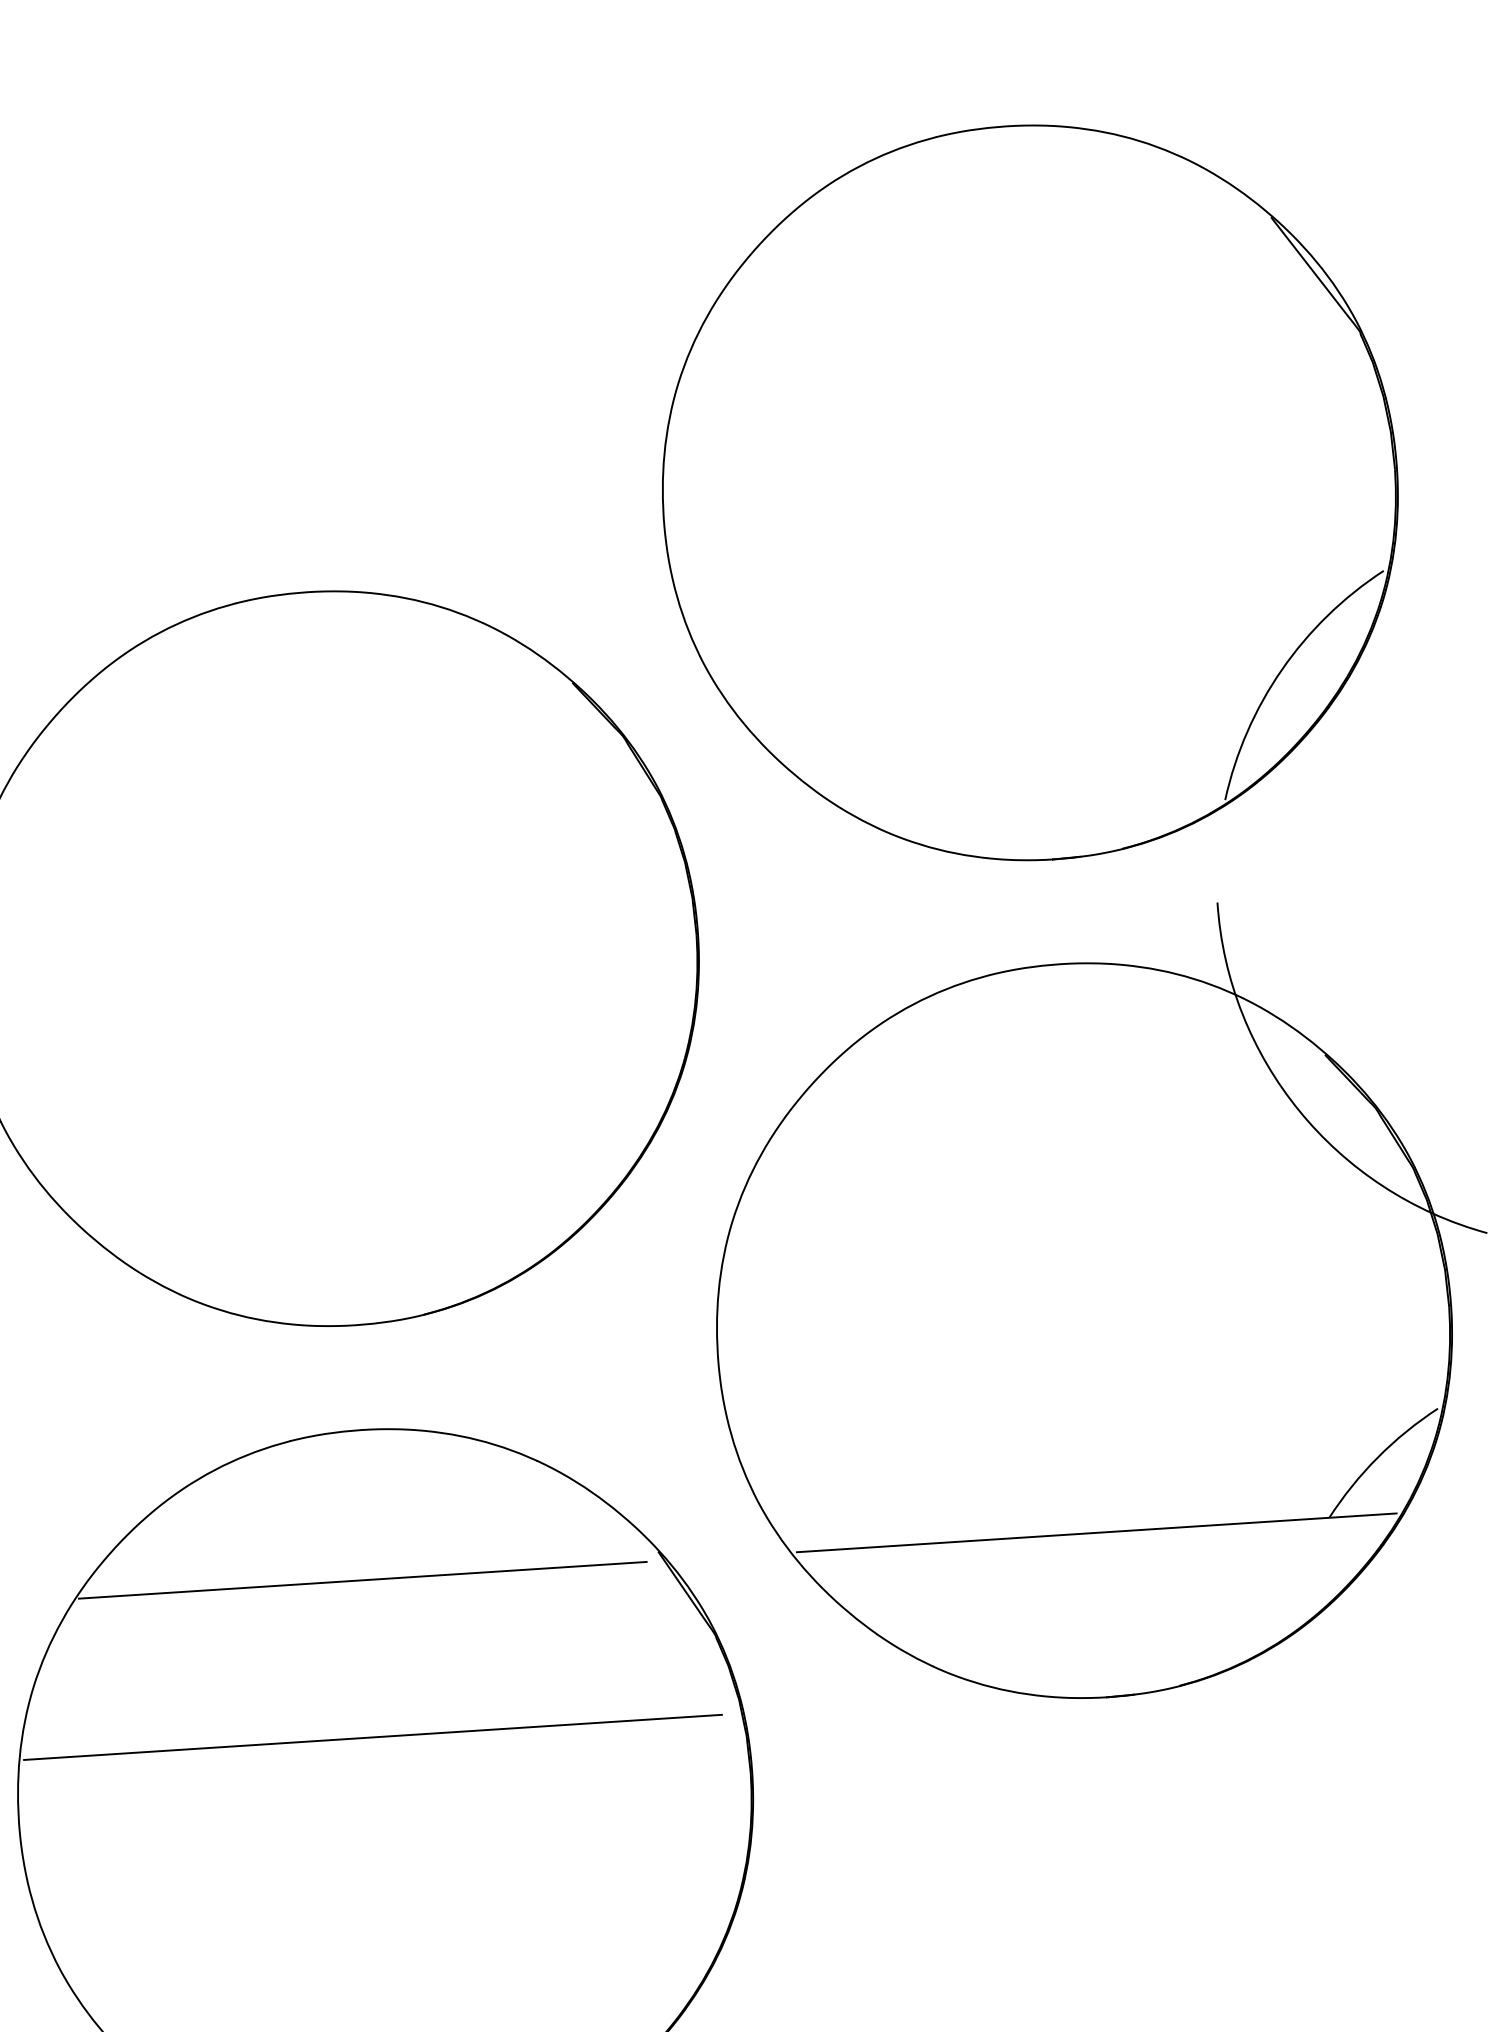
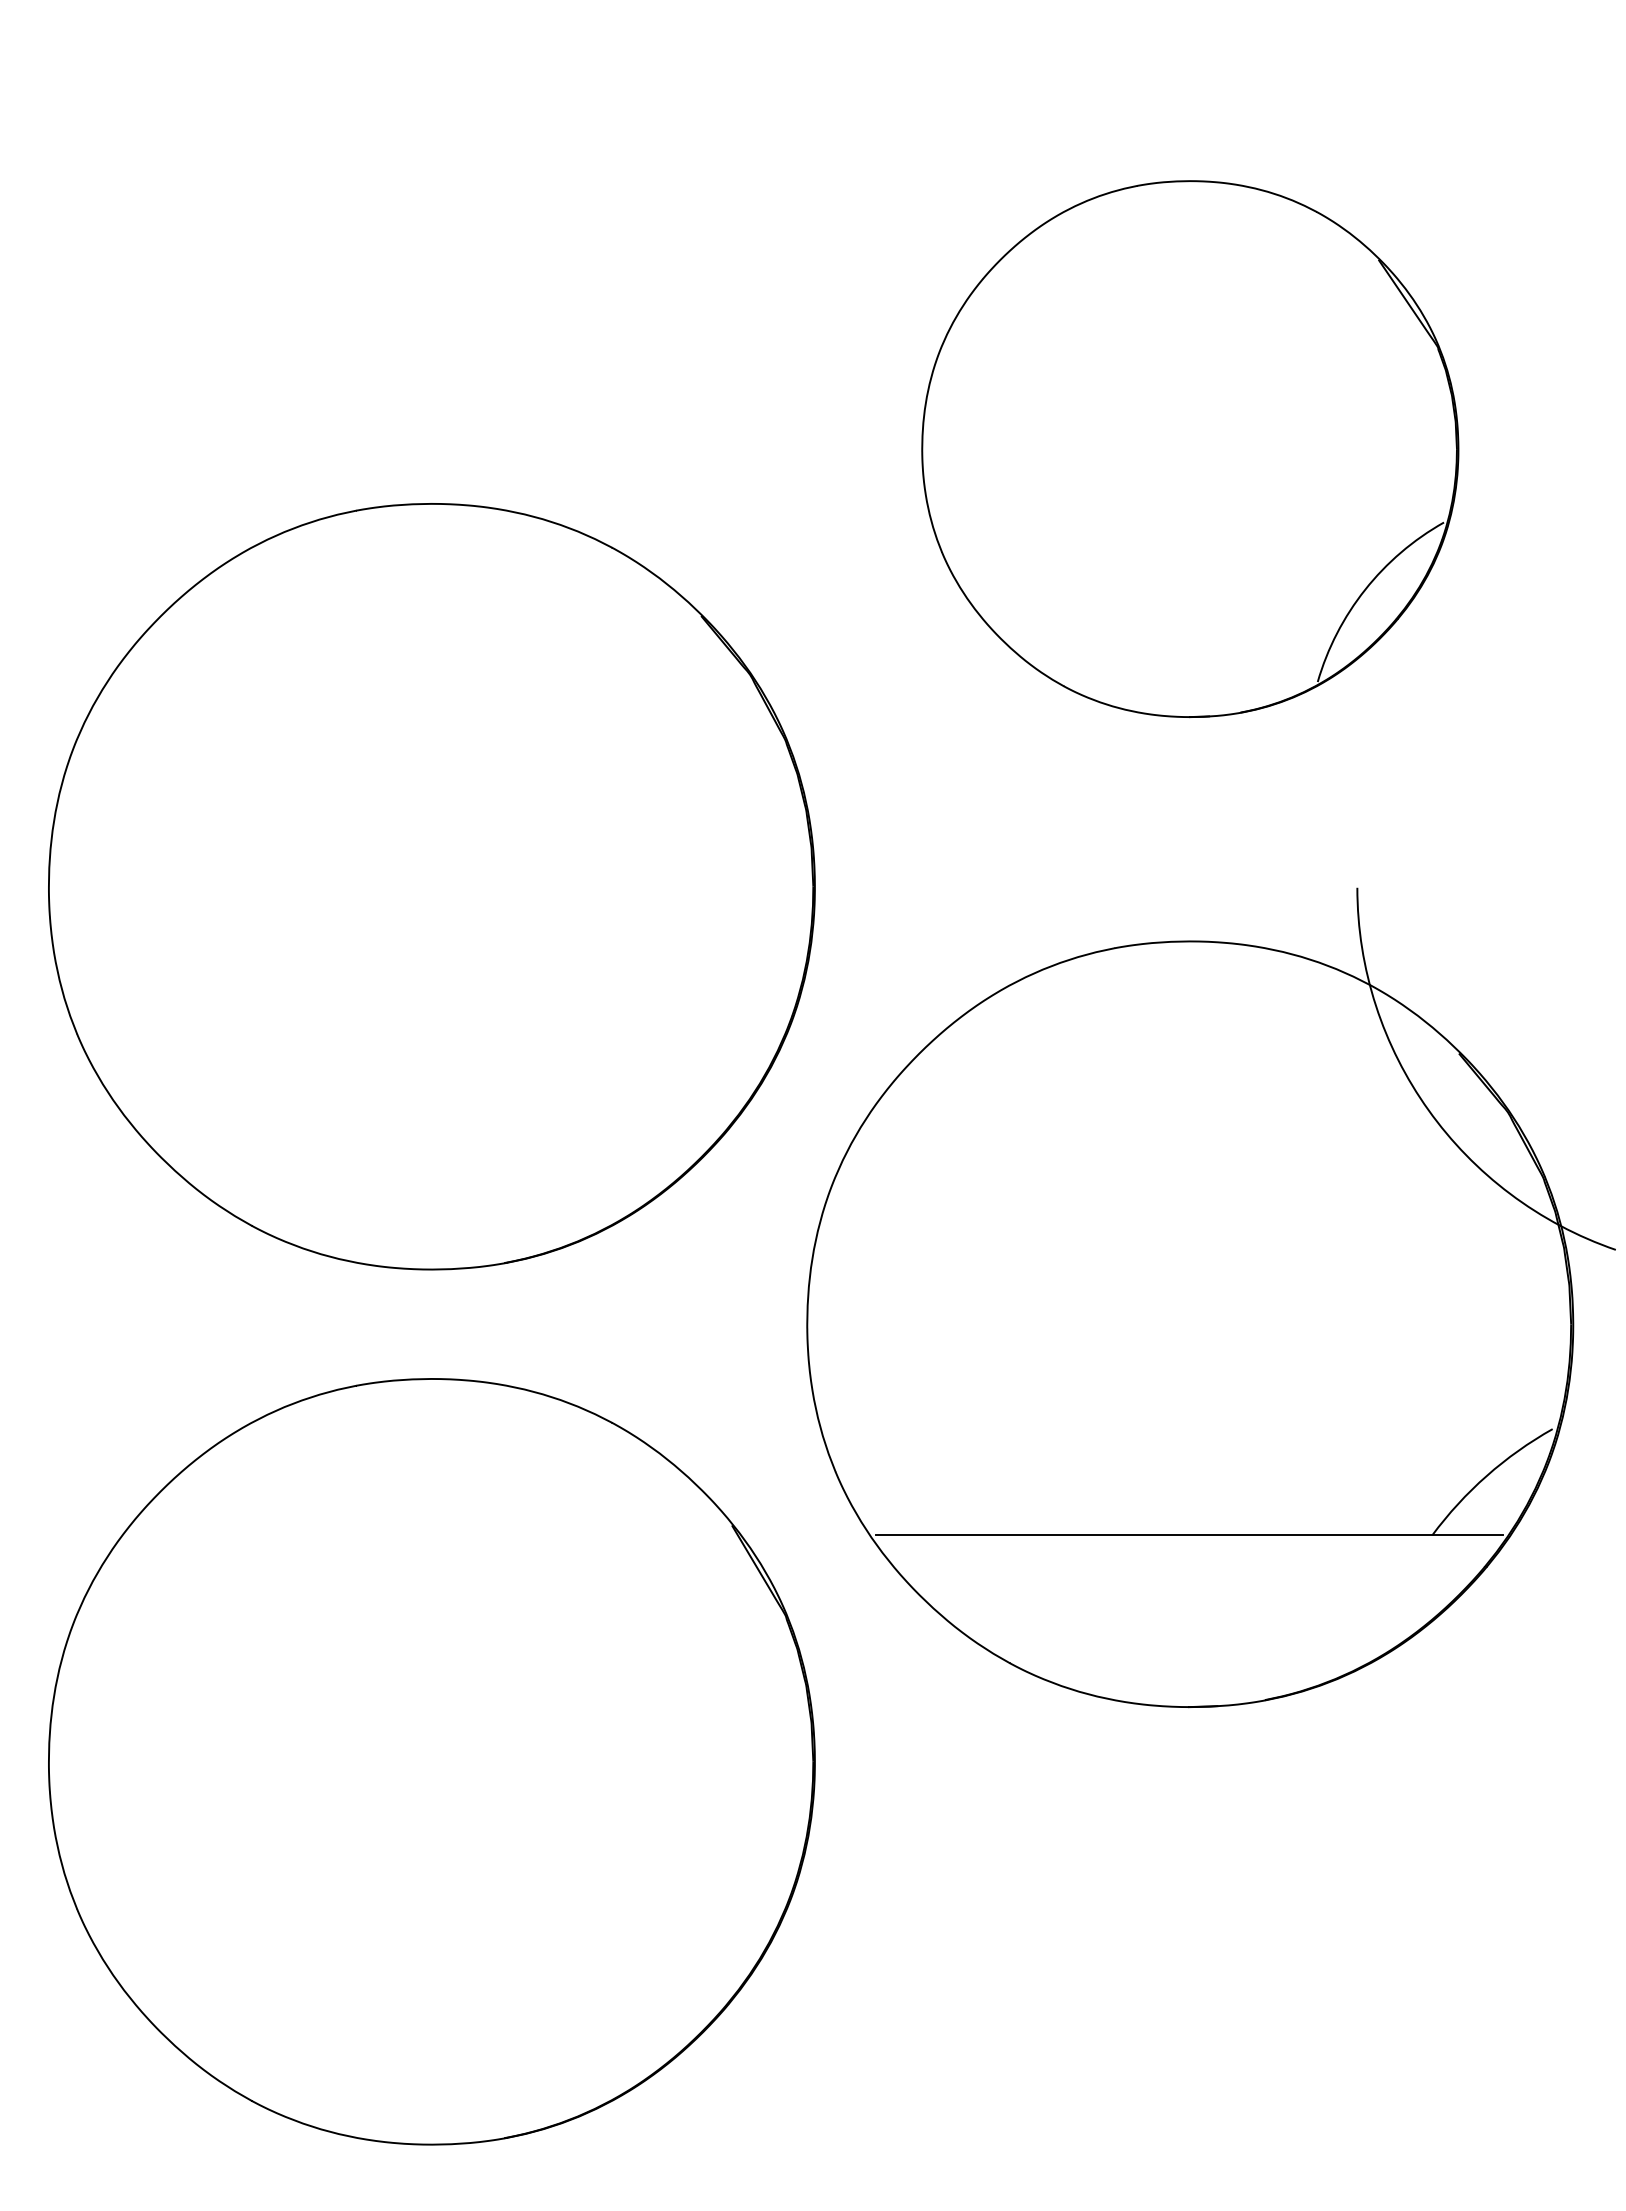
part: (1030, 492) -> (1190, 448), size x0.7
line: (362, 1580) -> (422, 1535), removed
line: (372, 1737) -> (422, 1699), removed

